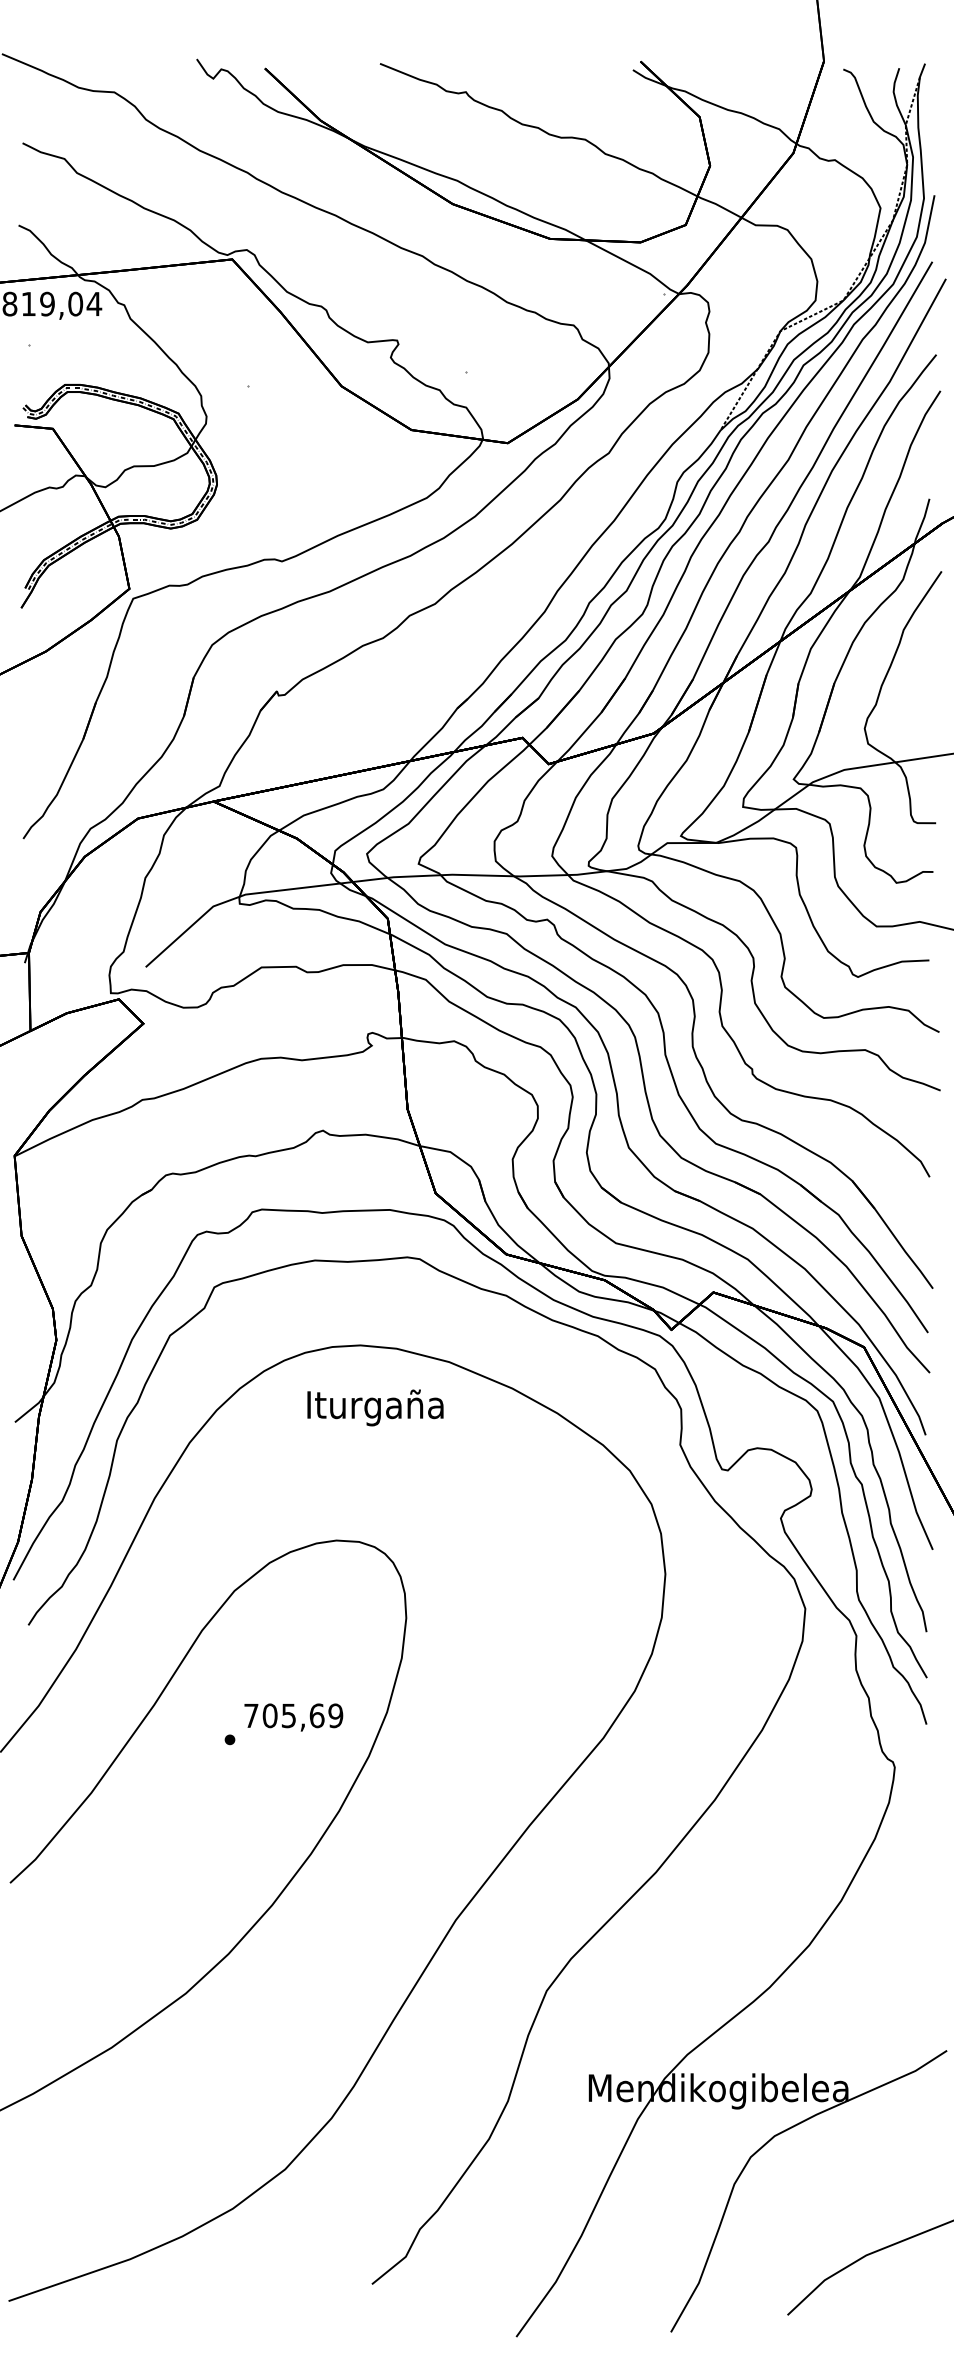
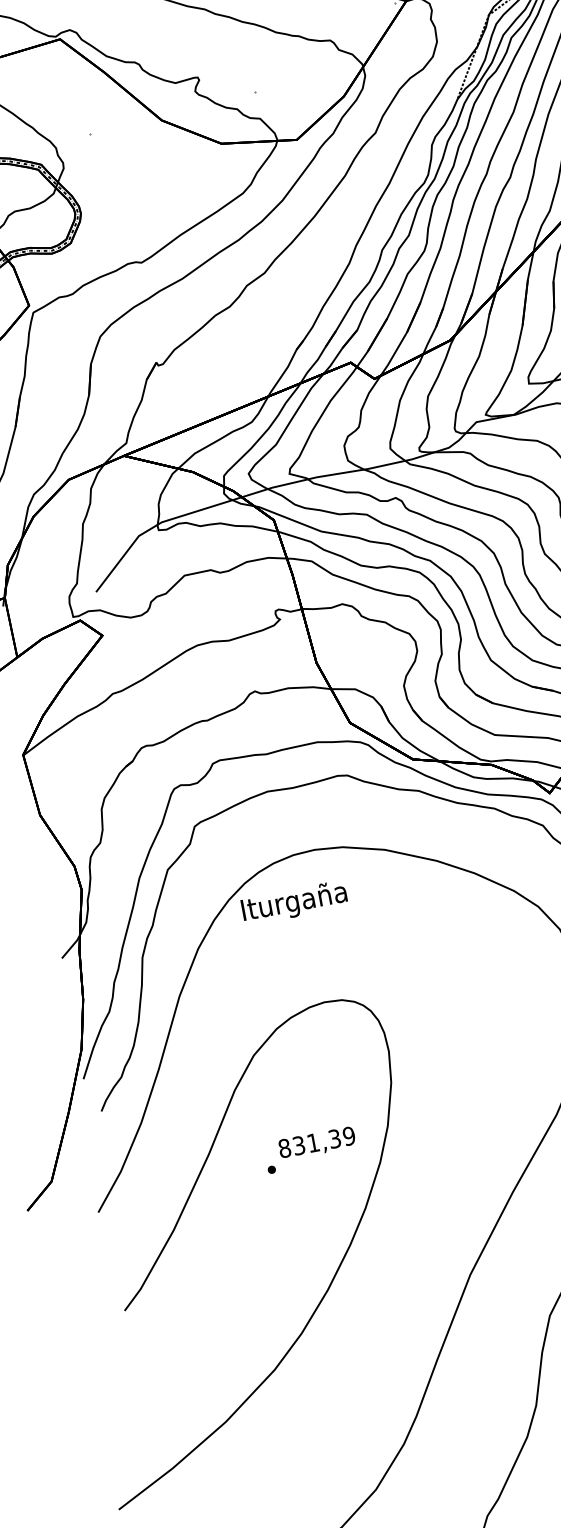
text: (375, 1407) -> (294, 902), moved
text: (284, 1715) -> (309, 1143), 705,69 -> 831,39

